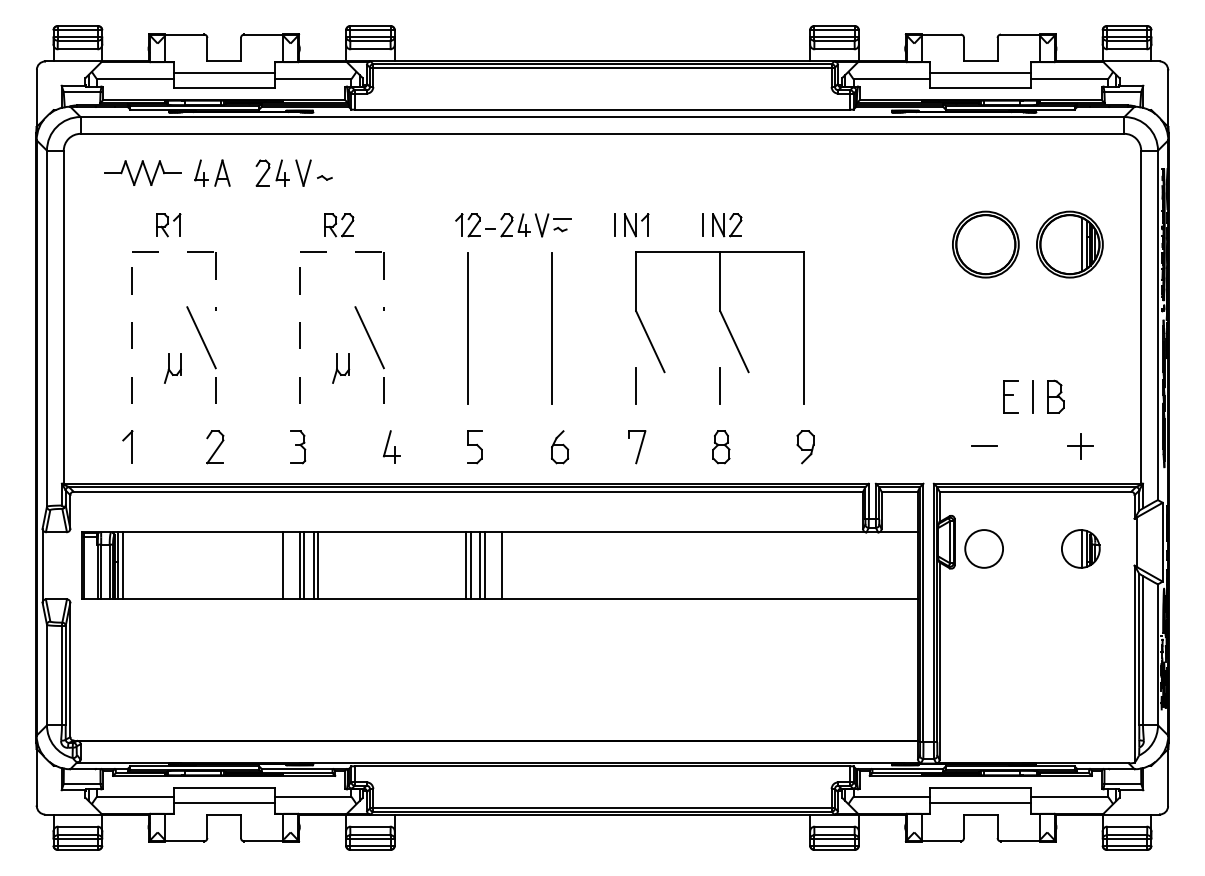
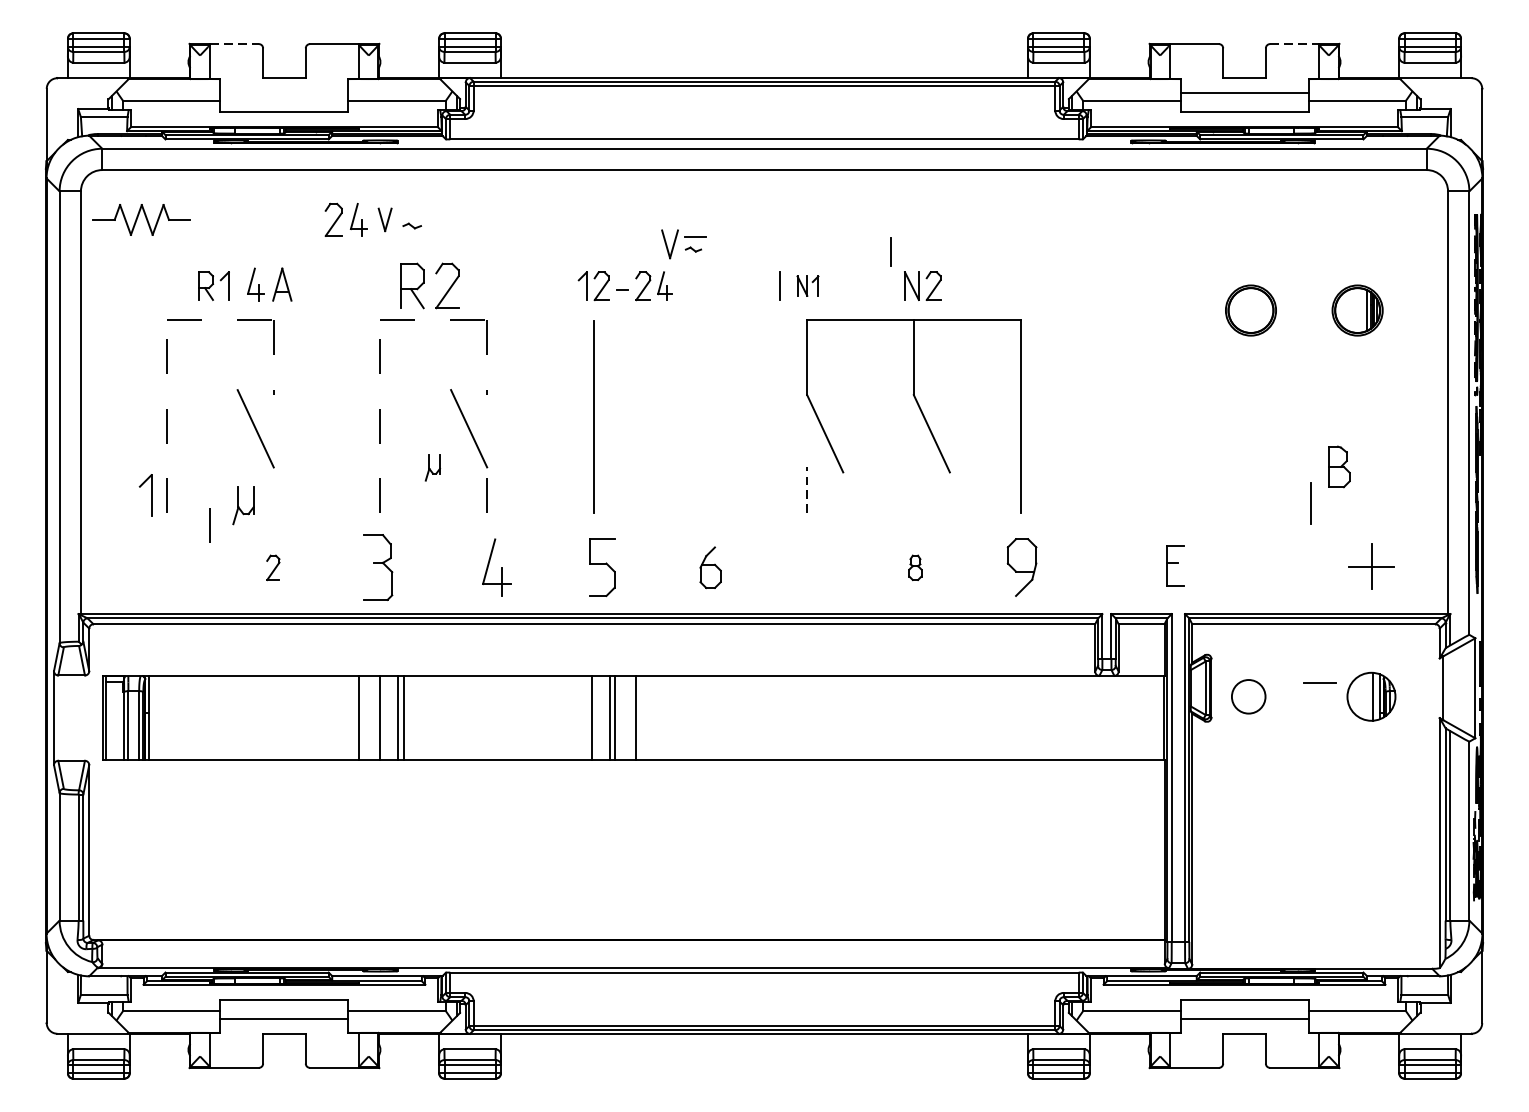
line: (185, 34) -> (235, 43), solid -> dashed
line: (1020, 34) -> (1294, 43), solid -> dashed
line: (223, 73) -> (283, 93), removed
part: (142, 172) -> (141, 219), moved
part: (212, 172) -> (269, 283), moved
part: (303, 172) -> (385, 219), size x0.7
line: (702, 224) -> (890, 250), moved
part: (339, 225) -> (430, 286), size x1.6
part: (552, 225) -> (683, 244), moved
part: (636, 225) -> (807, 286), size x0.7
part: (985, 244) -> (1250, 310), size x0.6
part: (1069, 244) -> (1357, 310), size x0.6
line: (551, 328) -> (699, 417), removed
part: (172, 368) -> (242, 505), moved
part: (341, 368) -> (433, 467), size x0.7
line: (636, 385) -> (807, 489), solid -> dashed
line: (720, 386) -> (914, 490), removed
line: (215, 390) -> (209, 524), moved
part: (1010, 396) -> (1174, 565), moved
part: (1055, 396) -> (1339, 466), moved
line: (984, 445) -> (1320, 682), moved
part: (127, 446) -> (145, 494), moved
part: (391, 446) -> (496, 566), size x1.4
part: (1080, 446) -> (1371, 566), size x1.4
part: (215, 447) -> (273, 568), size x0.6
part: (298, 447) -> (378, 568), size x1.6
part: (474, 447) -> (602, 568), size x1.4
part: (637, 447) -> (808, 568), removed
part: (721, 447) -> (915, 568), size x0.6
part: (805, 447) -> (1022, 568), size x1.4
circle: (983, 548) -> (1247, 696), size x0.7
line: (122, 565) -> (155, 717), removed
line: (304, 565) -> (386, 717), removed
line: (470, 565) -> (597, 717), removed

